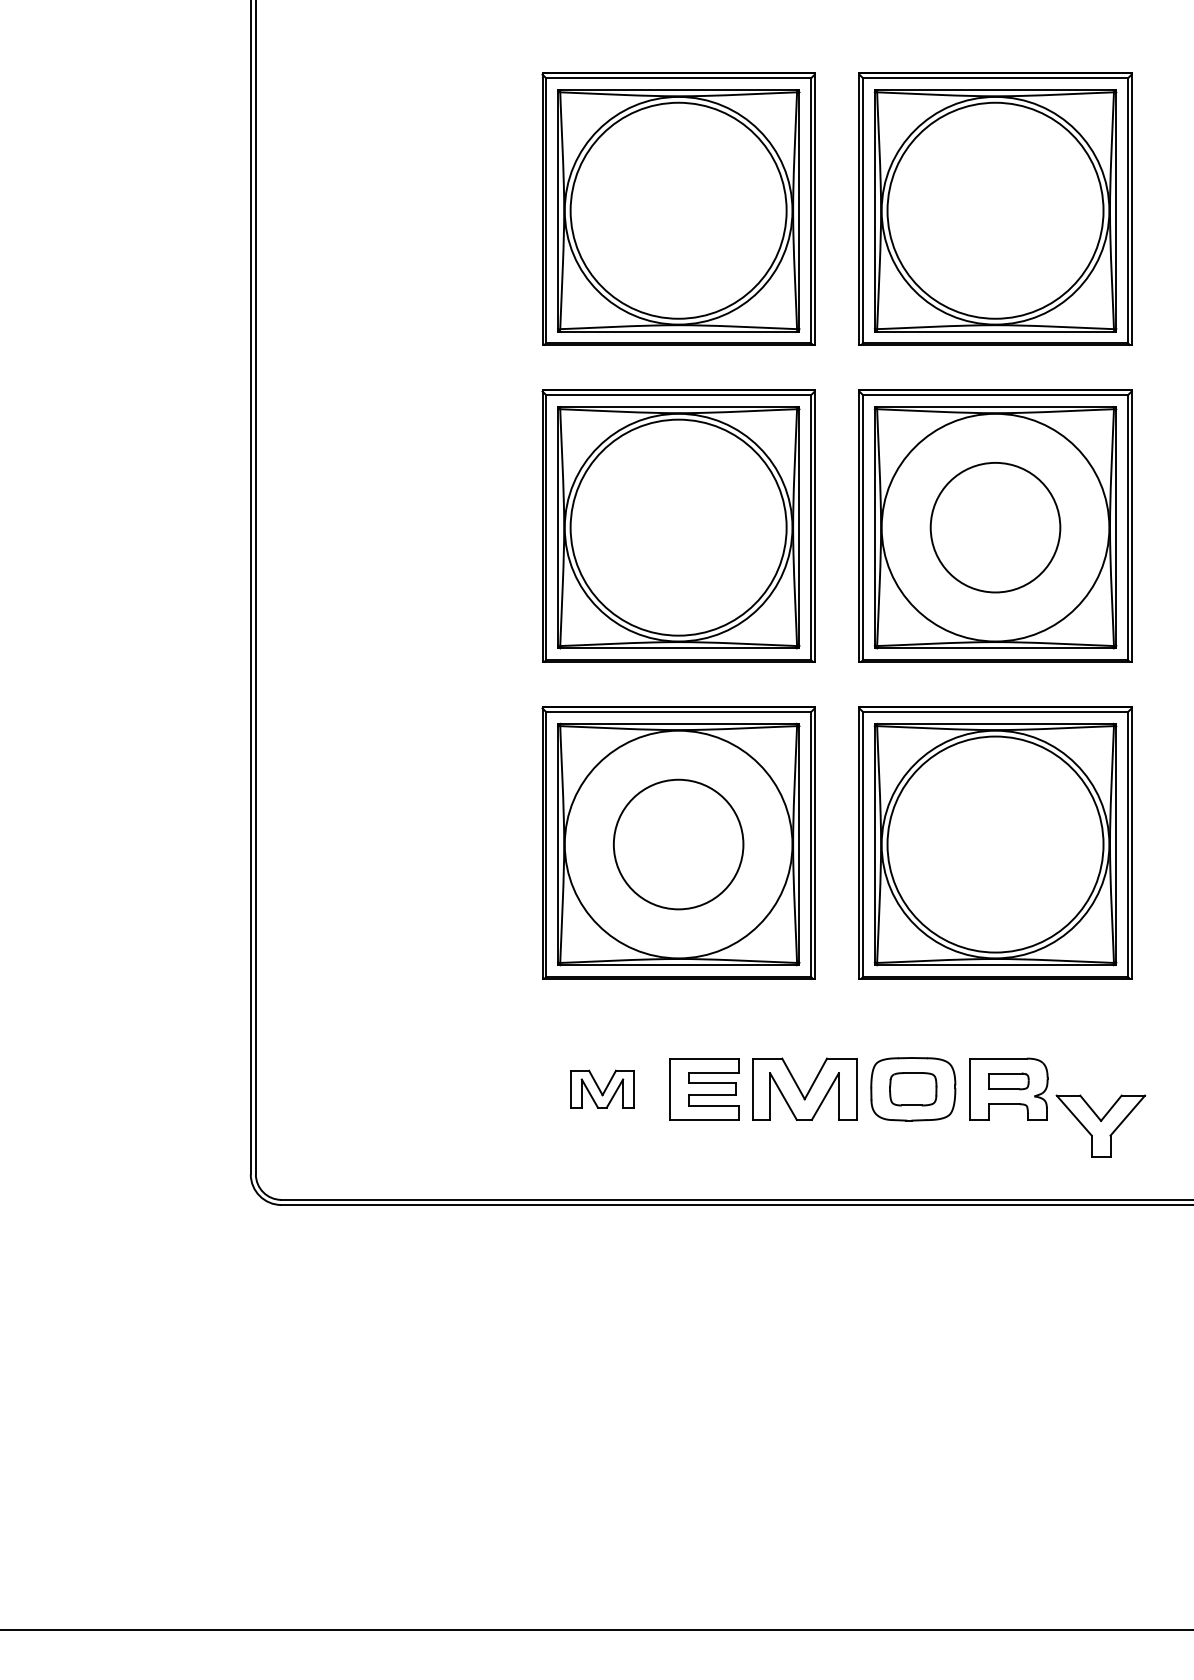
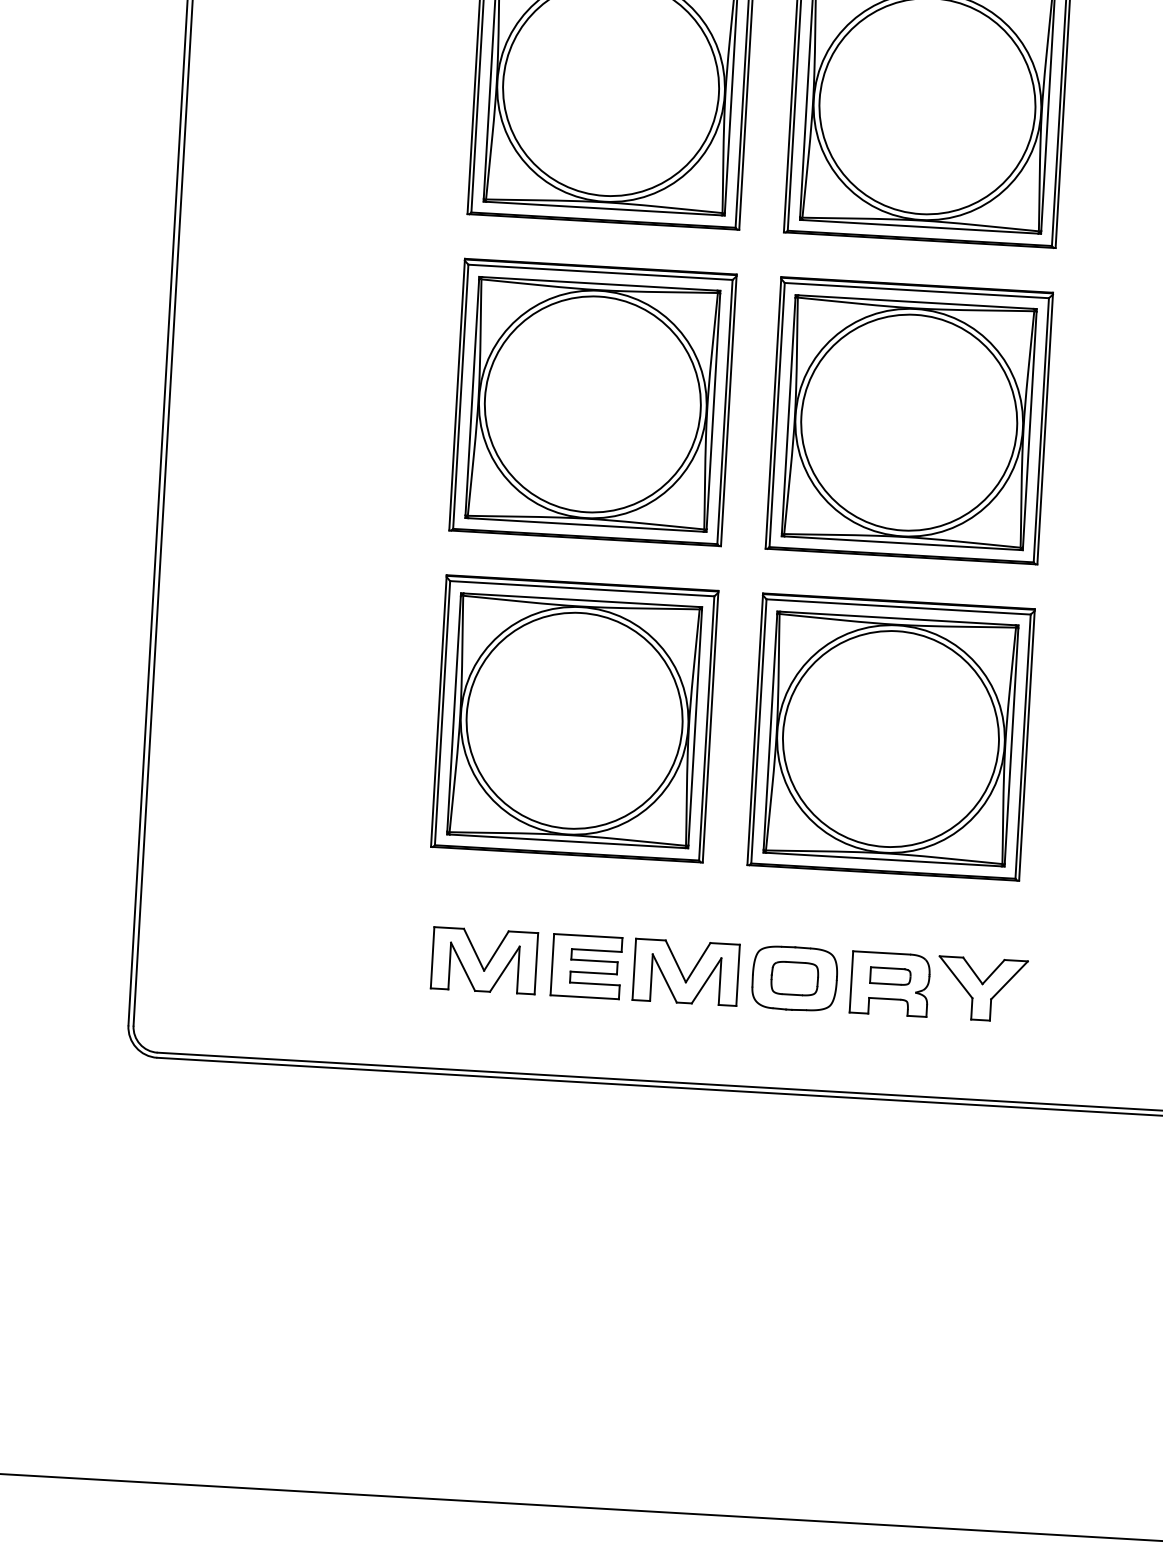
circle: (995, 527) -> (909, 422), size x1.67
circle: (678, 844) -> (574, 720), size x1.67
part: (602, 1088) -> (484, 959), size x1.67
part: (1100, 1125) -> (981, 988), moved

